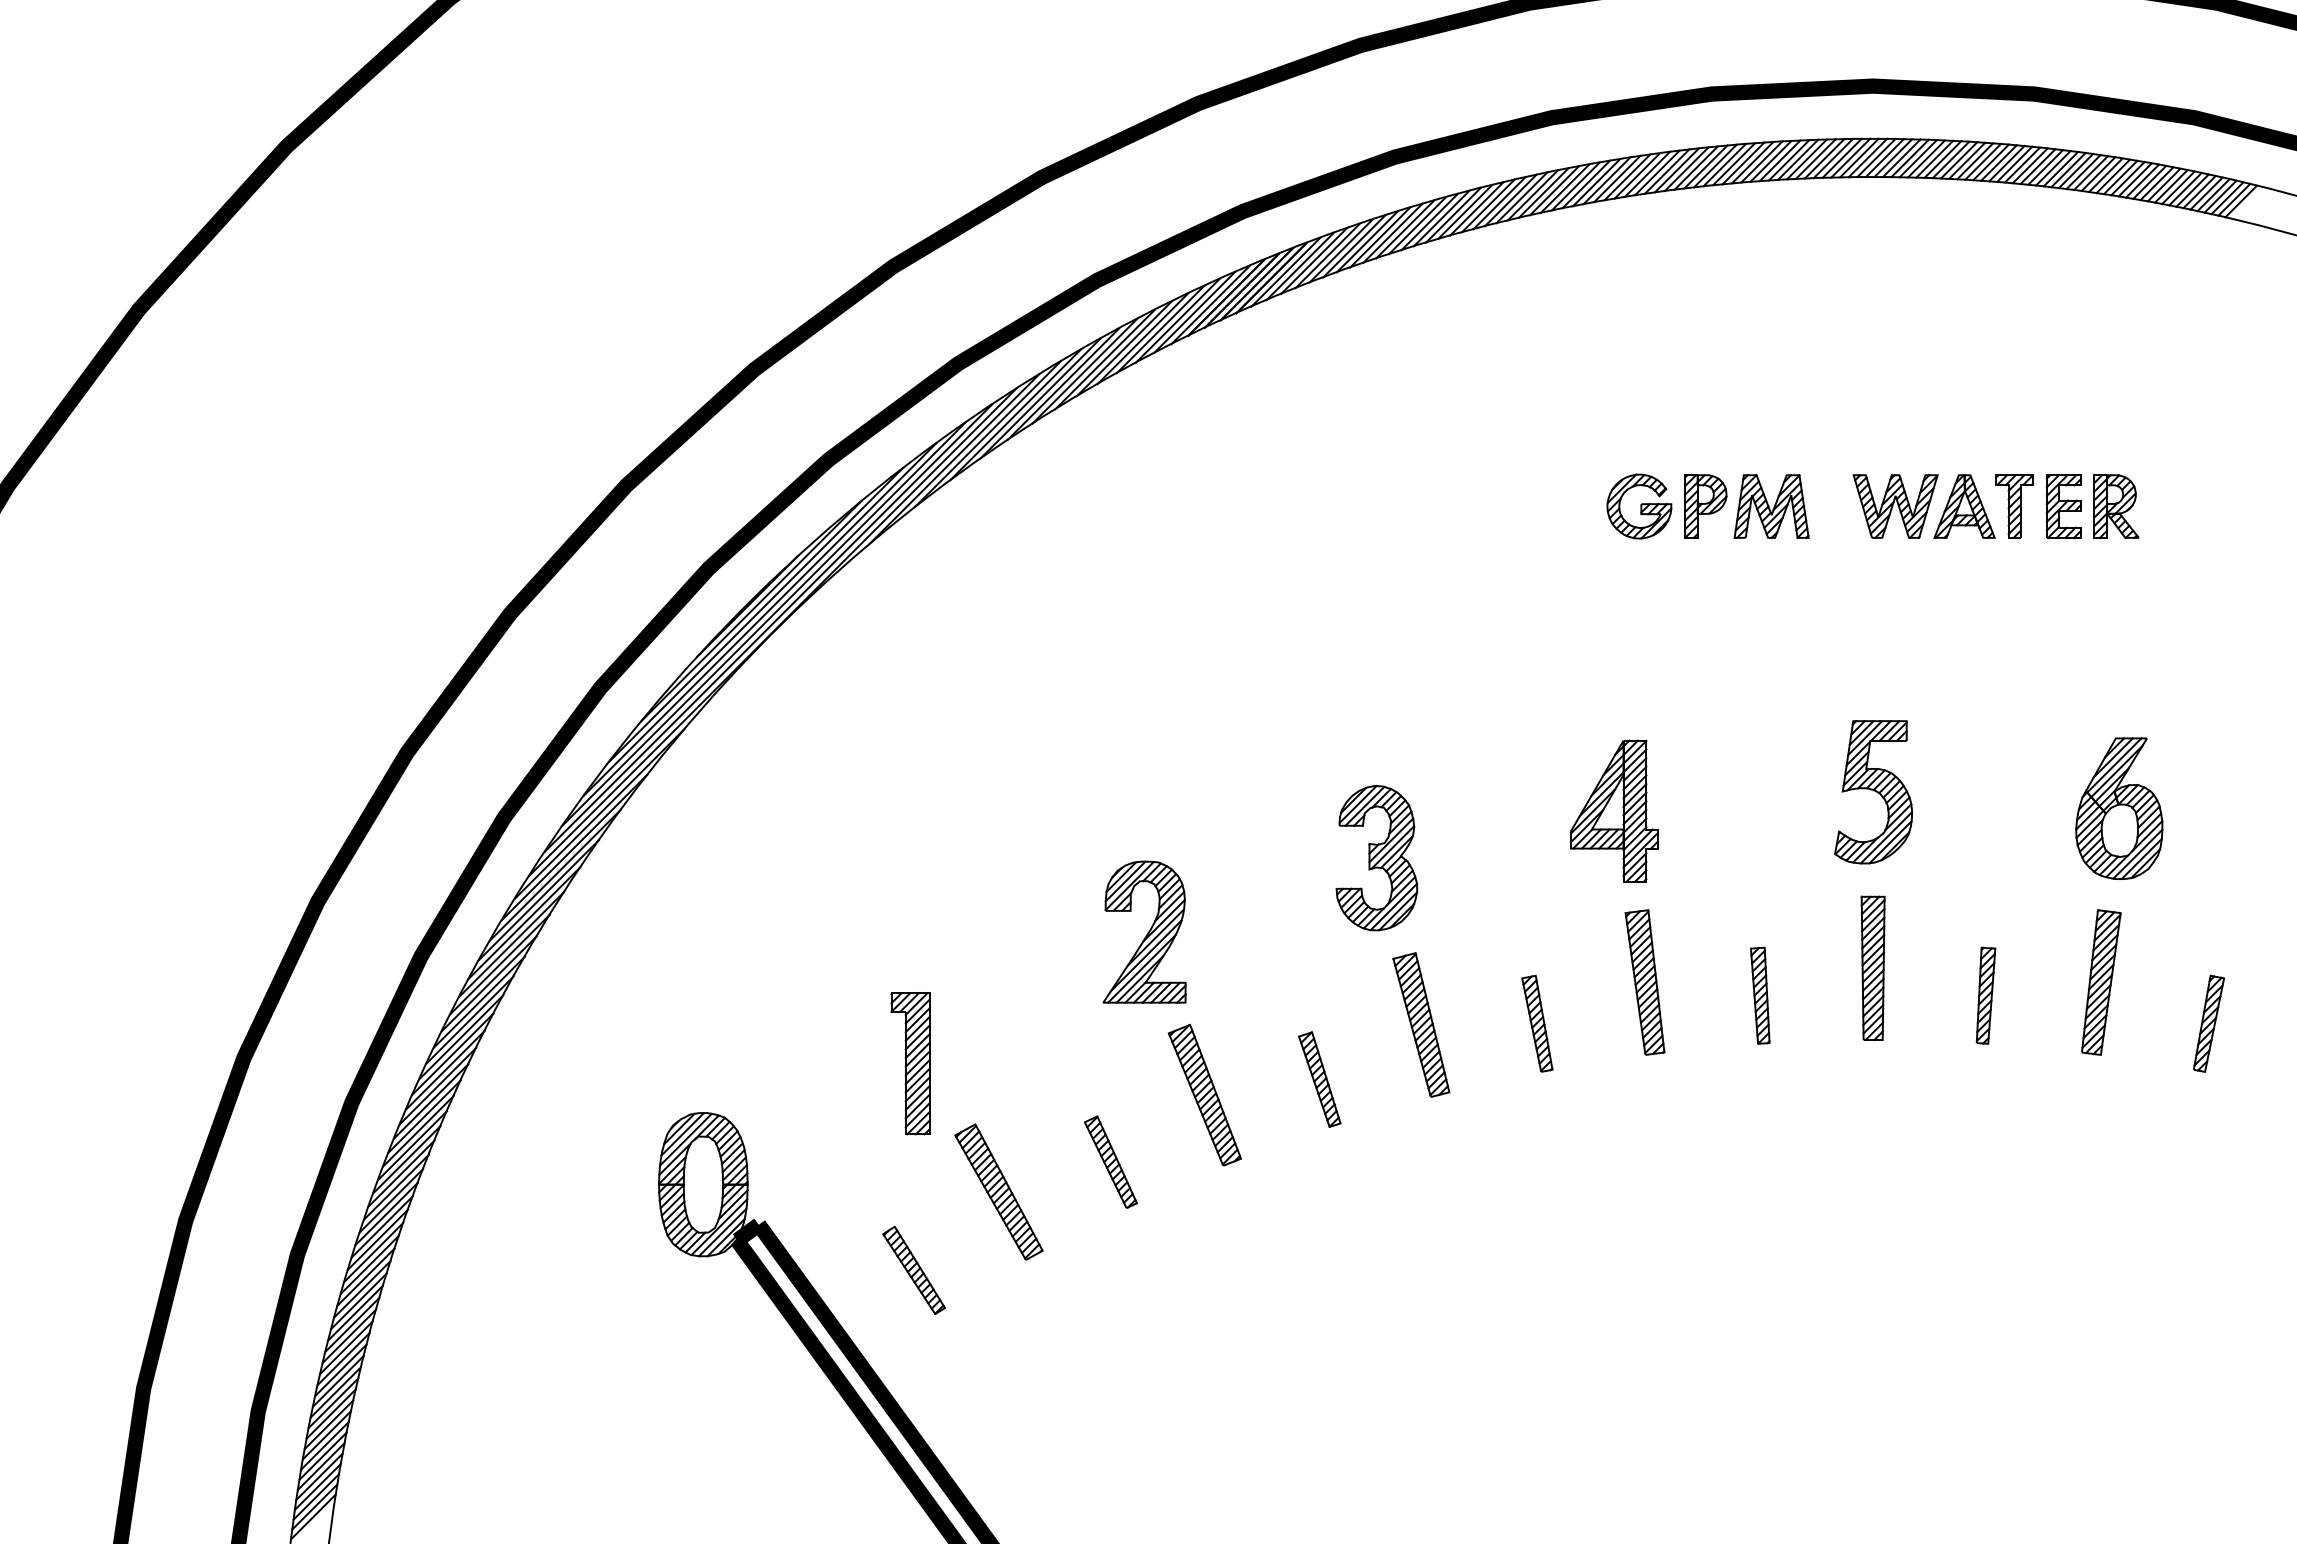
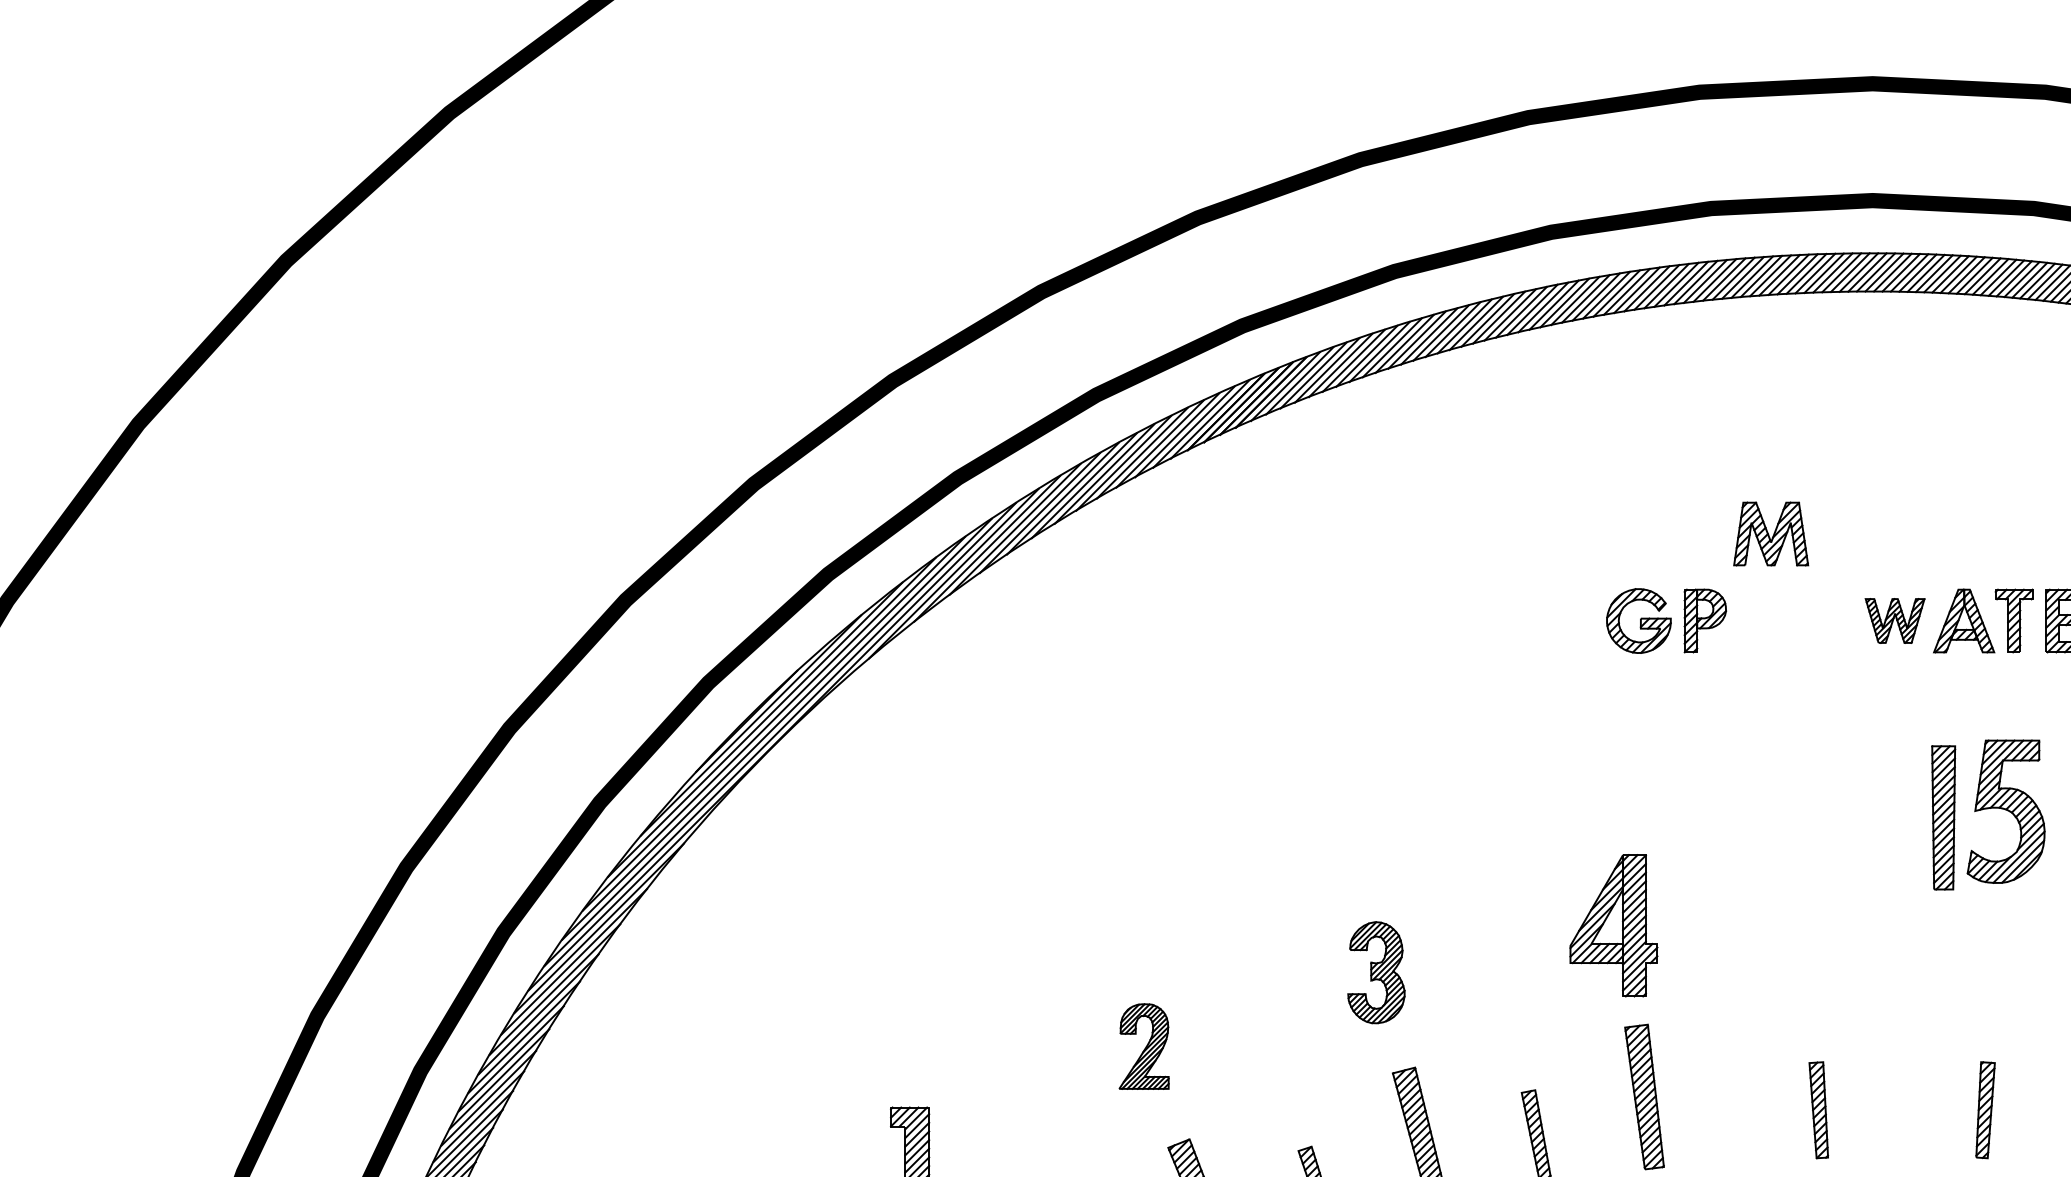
part: (1771, 506) -> (1771, 533), moved
part: (1895, 506) -> (1895, 620), size x0.7
part: (1873, 792) -> (2006, 811), moved
part: (1376, 858) -> (1376, 972), size x0.7
part: (1144, 931) -> (1144, 1045), size x0.6
part: (1872, 968) -> (1943, 817), moved
part: (1760, 995) -> (1819, 1109), moved

